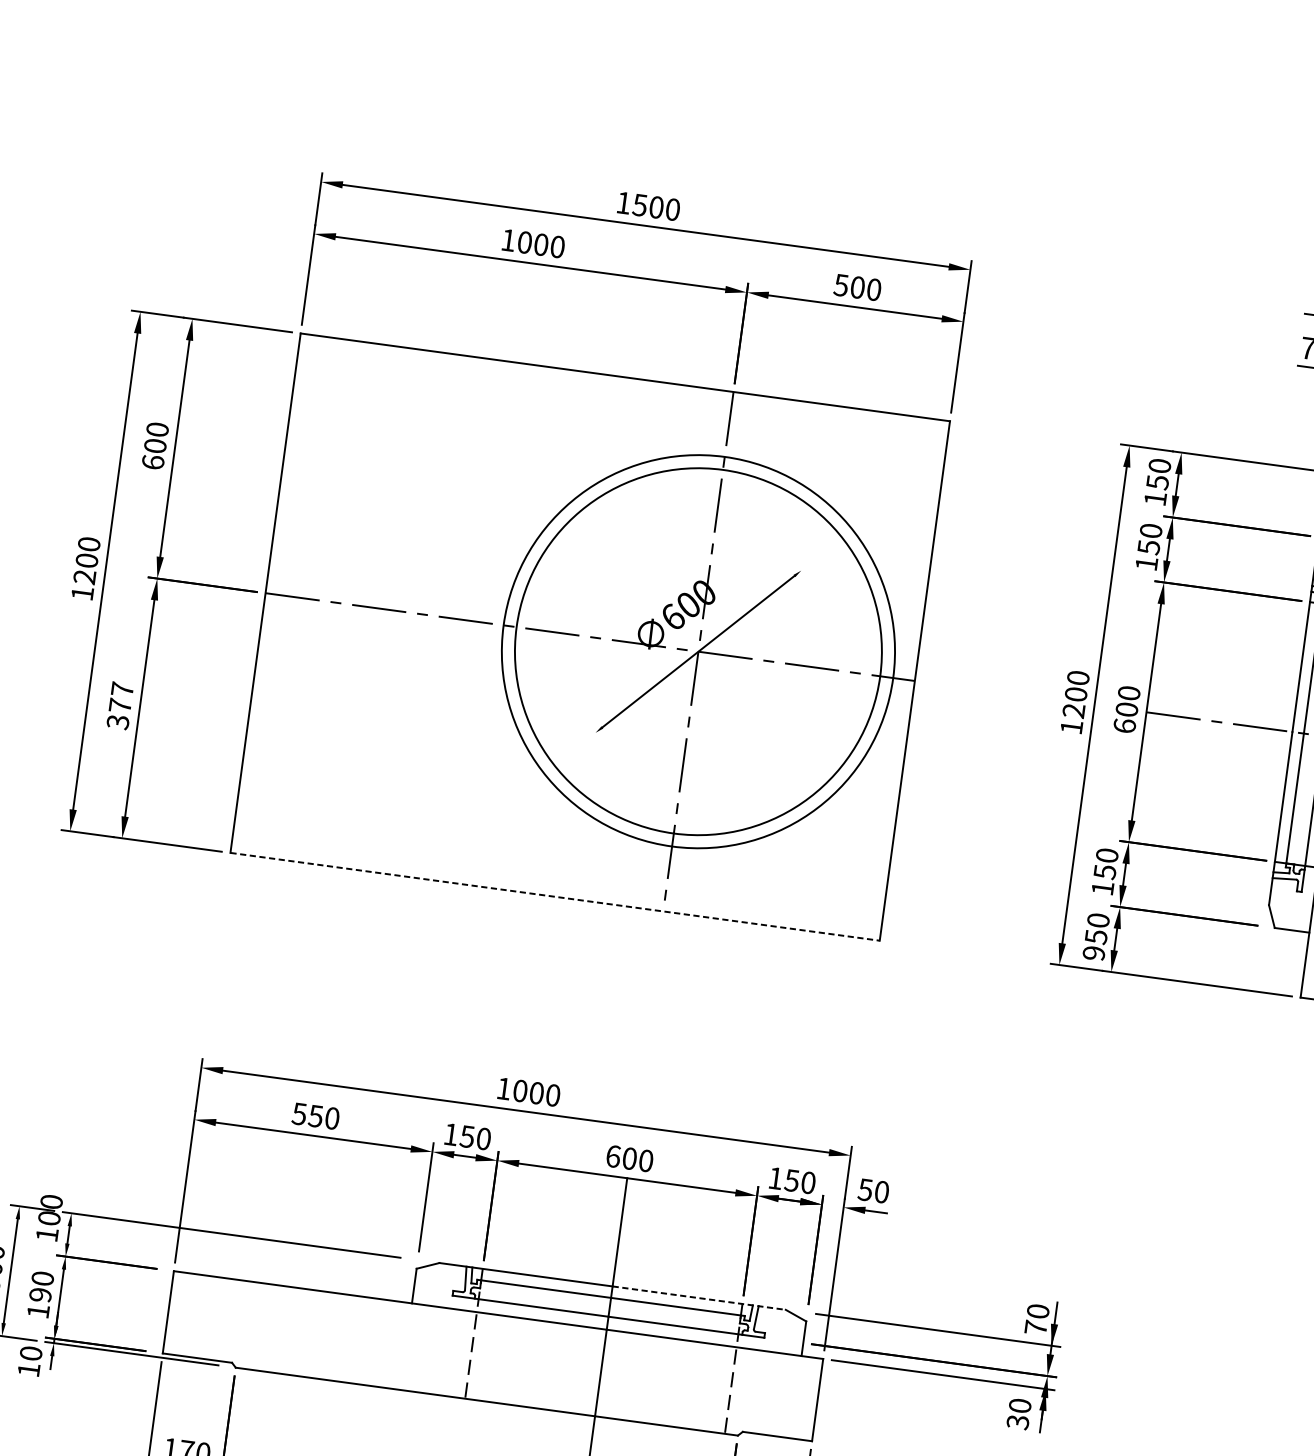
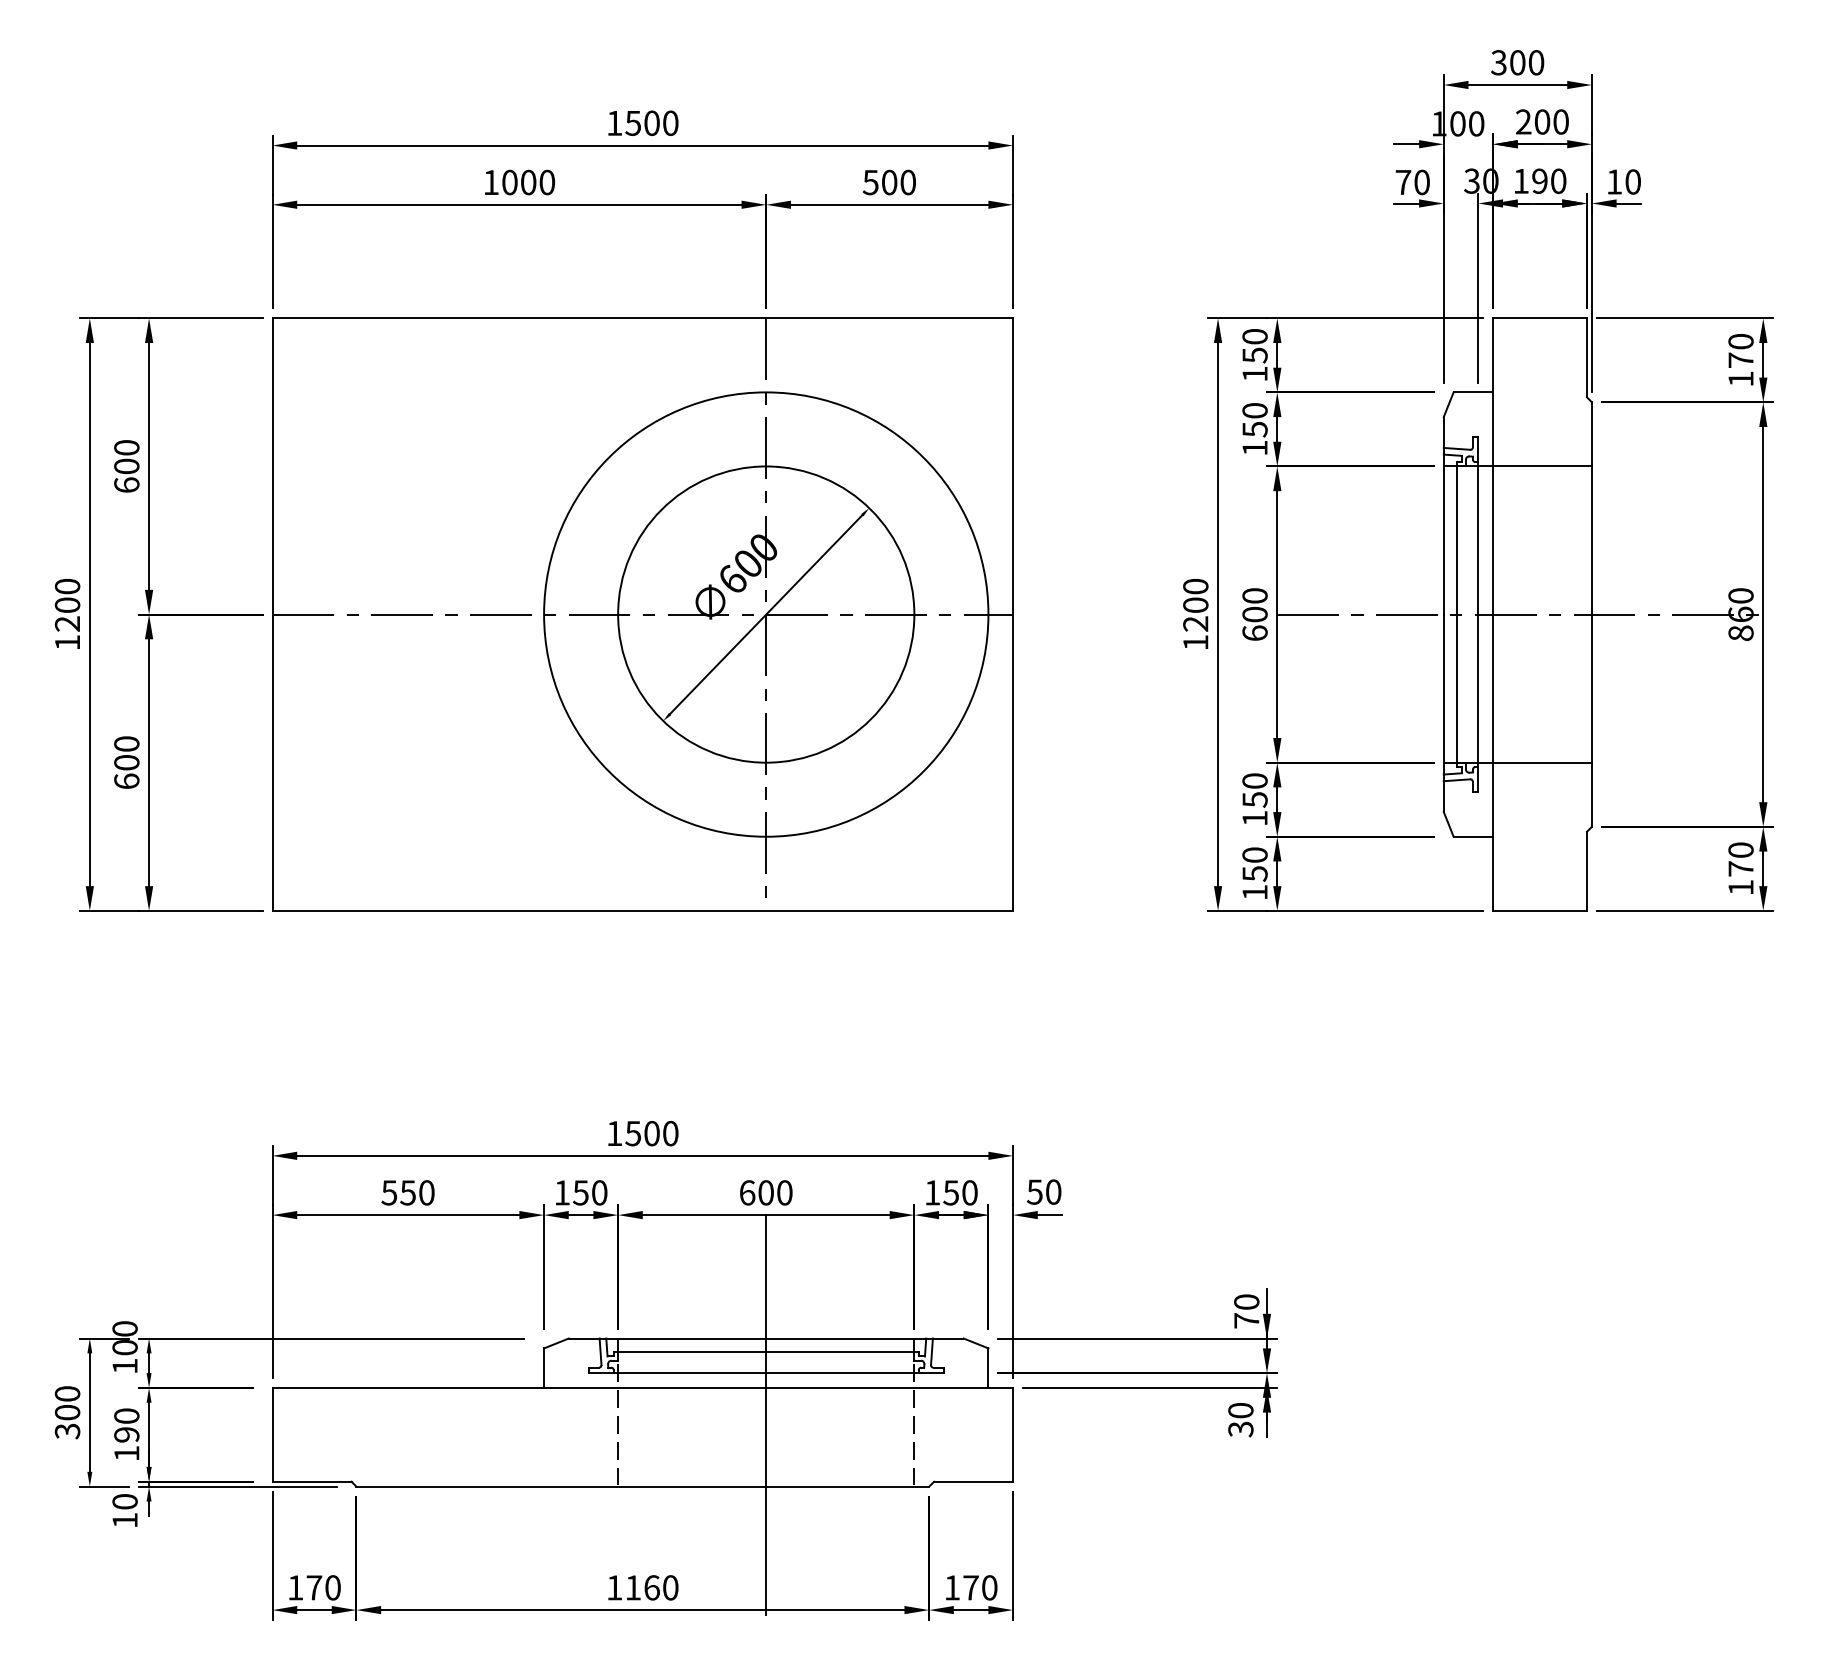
circle: (698, 651) -> (766, 614), size x0.71
text: (120, 705) -> (126, 762), 377 -> 600
line: (555, 896) -> (643, 910), dashed -> solid
text: (1093, 953) -> (1254, 892), 950 -> 150
text: (520, 1090) -> (633, 1133), 1000 -> 1500
line: (699, 1298) -> (865, 1338), dashed -> solid

